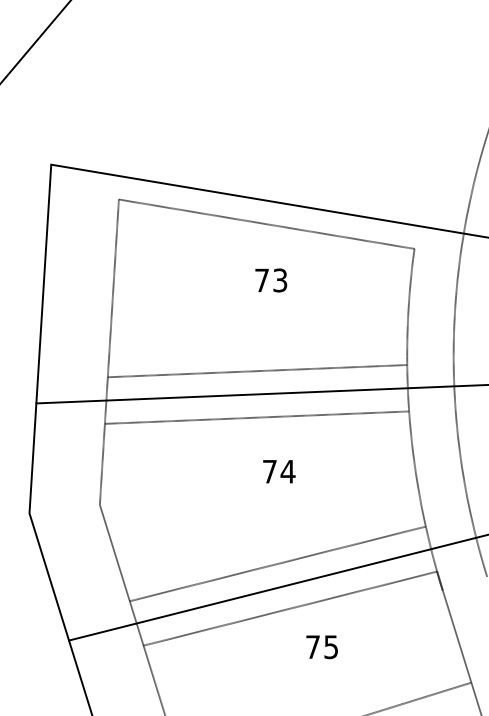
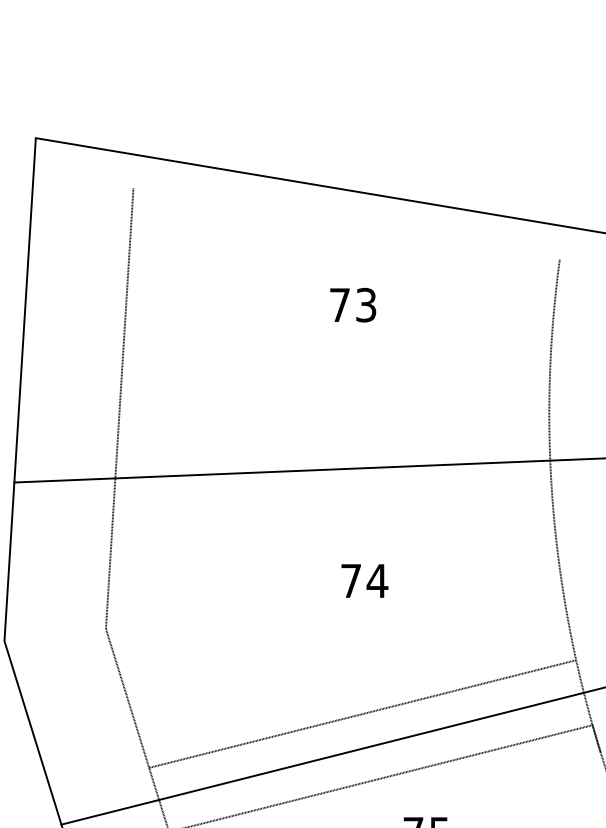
line: (266, 223) -> (346, 222), removed
line: (257, 371) -> (333, 436), removed
line: (256, 417) -> (331, 502), removed

